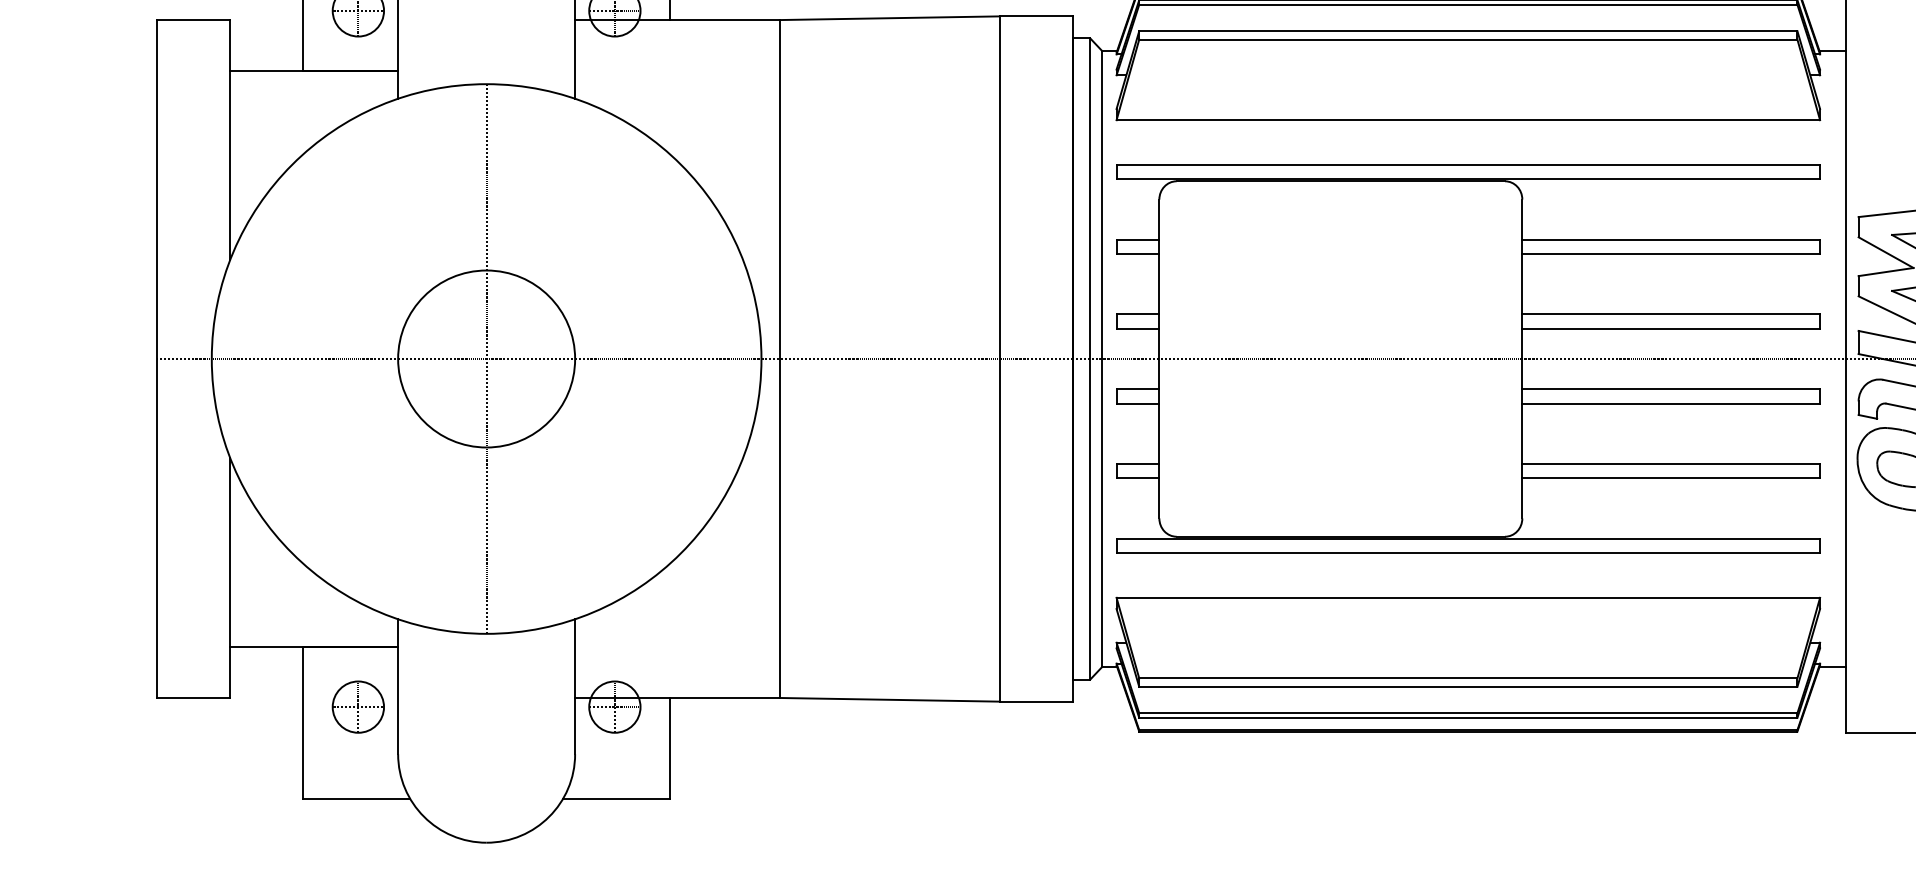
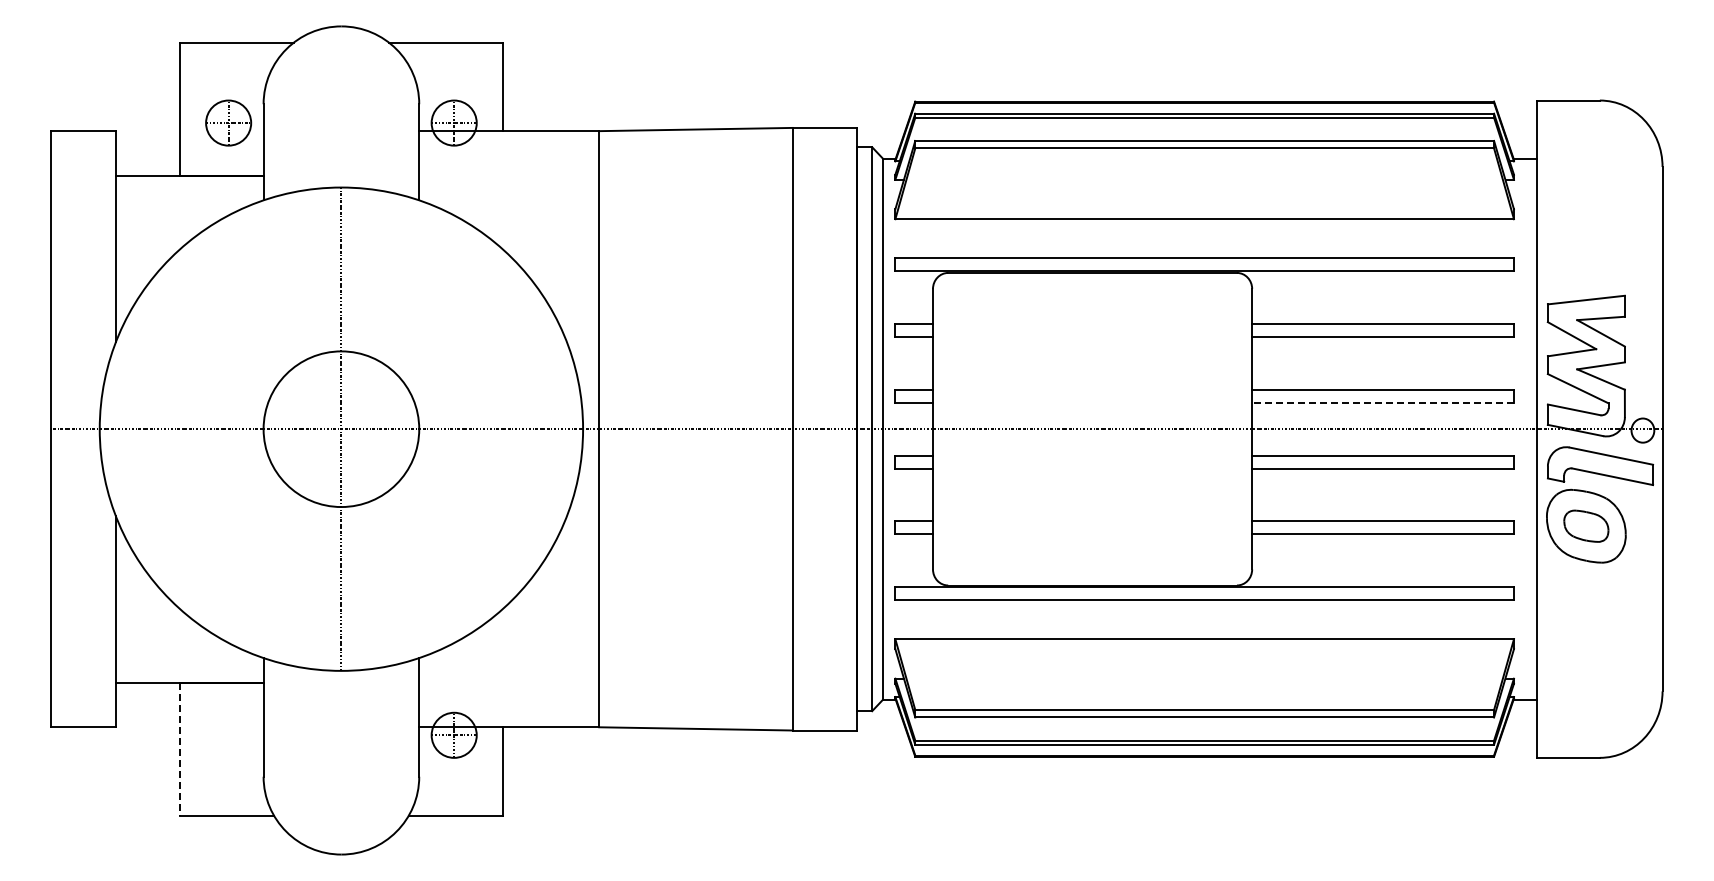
line: (1671, 328) -> (1383, 402), solid -> dashed
part: (358, 706) -> (228, 734), removed
line: (303, 723) -> (180, 749), solid -> dashed

